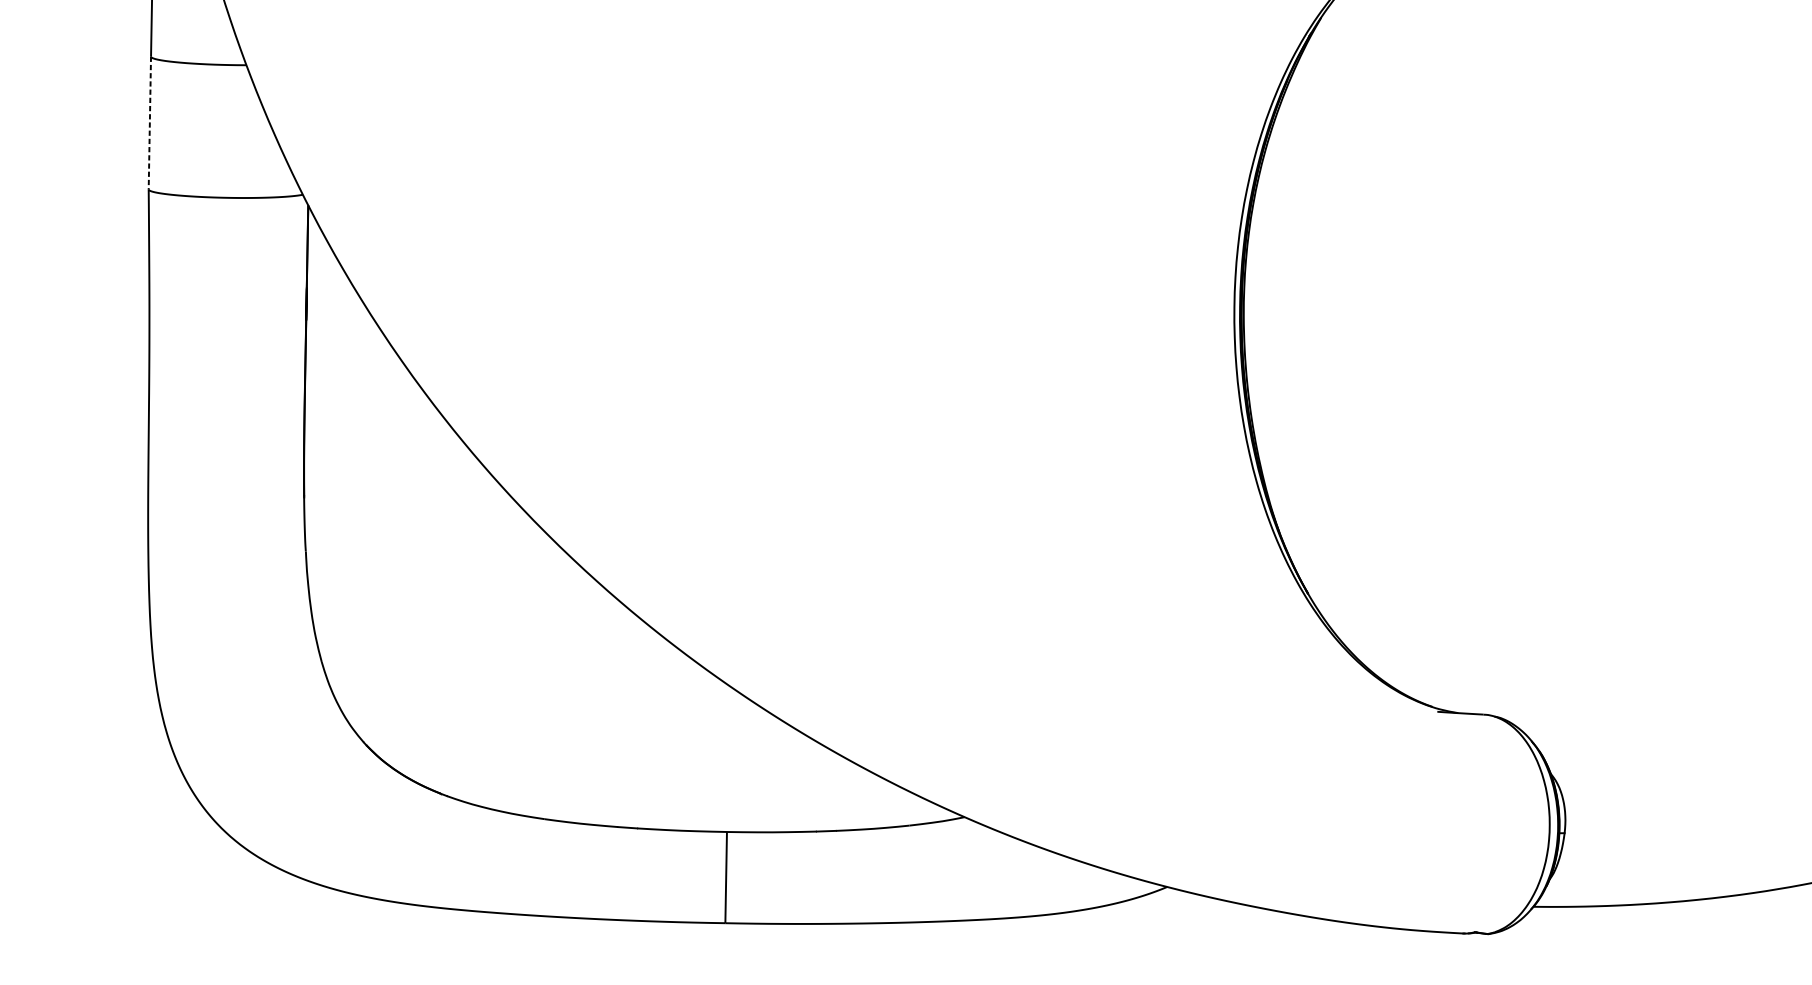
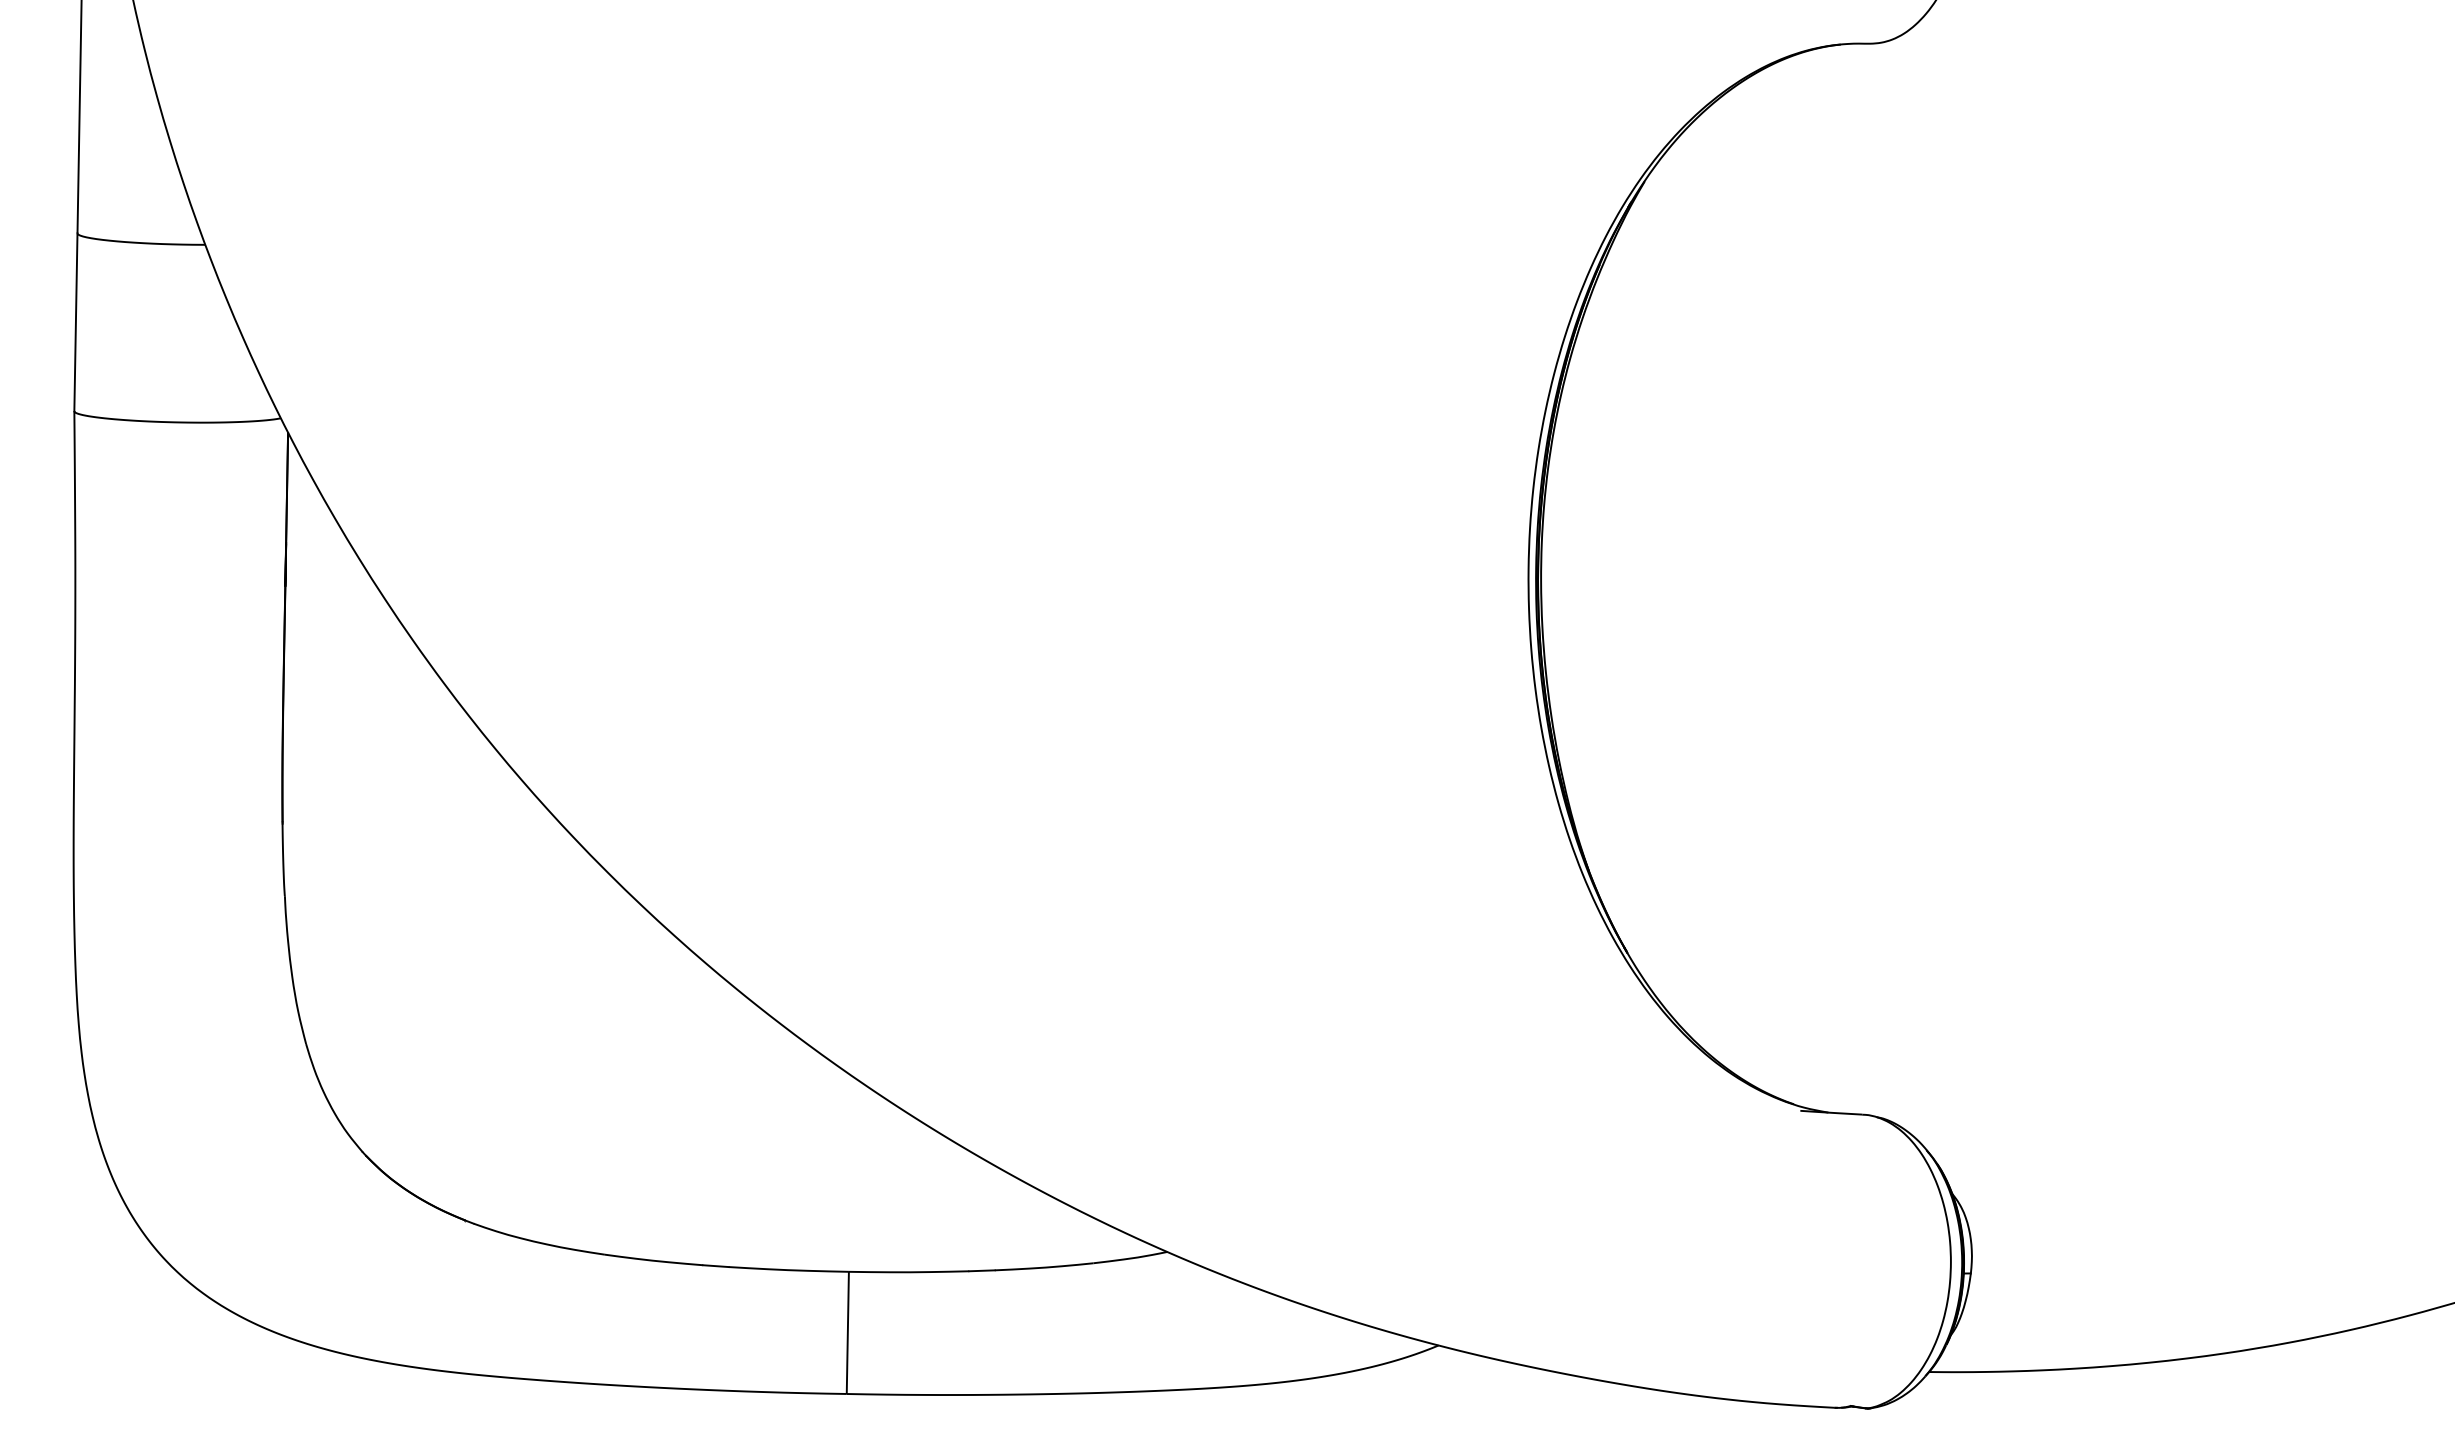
line: (149, 123) -> (75, 322), dashed -> solid

